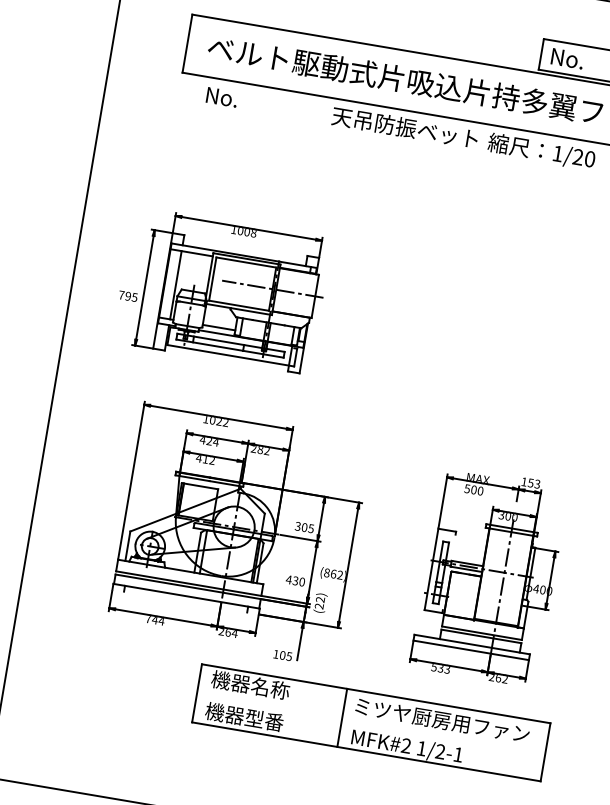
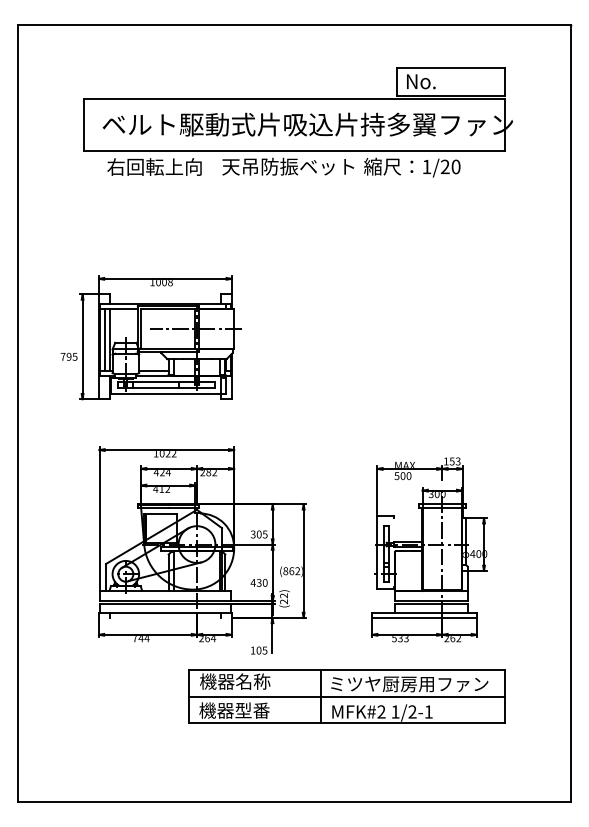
text: (257, 102) -> (154, 166), No. -> 右回転上向
line: (170, 283) -> (104, 339), added
line: (371, 722) -> (347, 696), added

